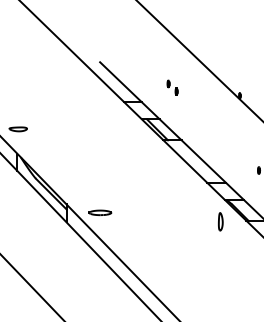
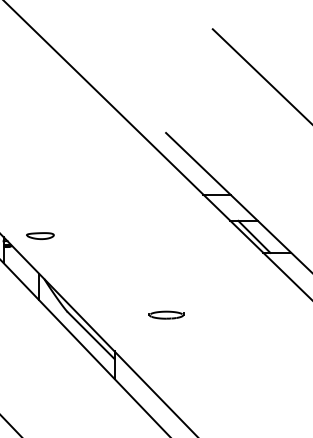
part: (172, 87) -> (277, 171), removed
part: (100, 212) -> (166, 314), moved

